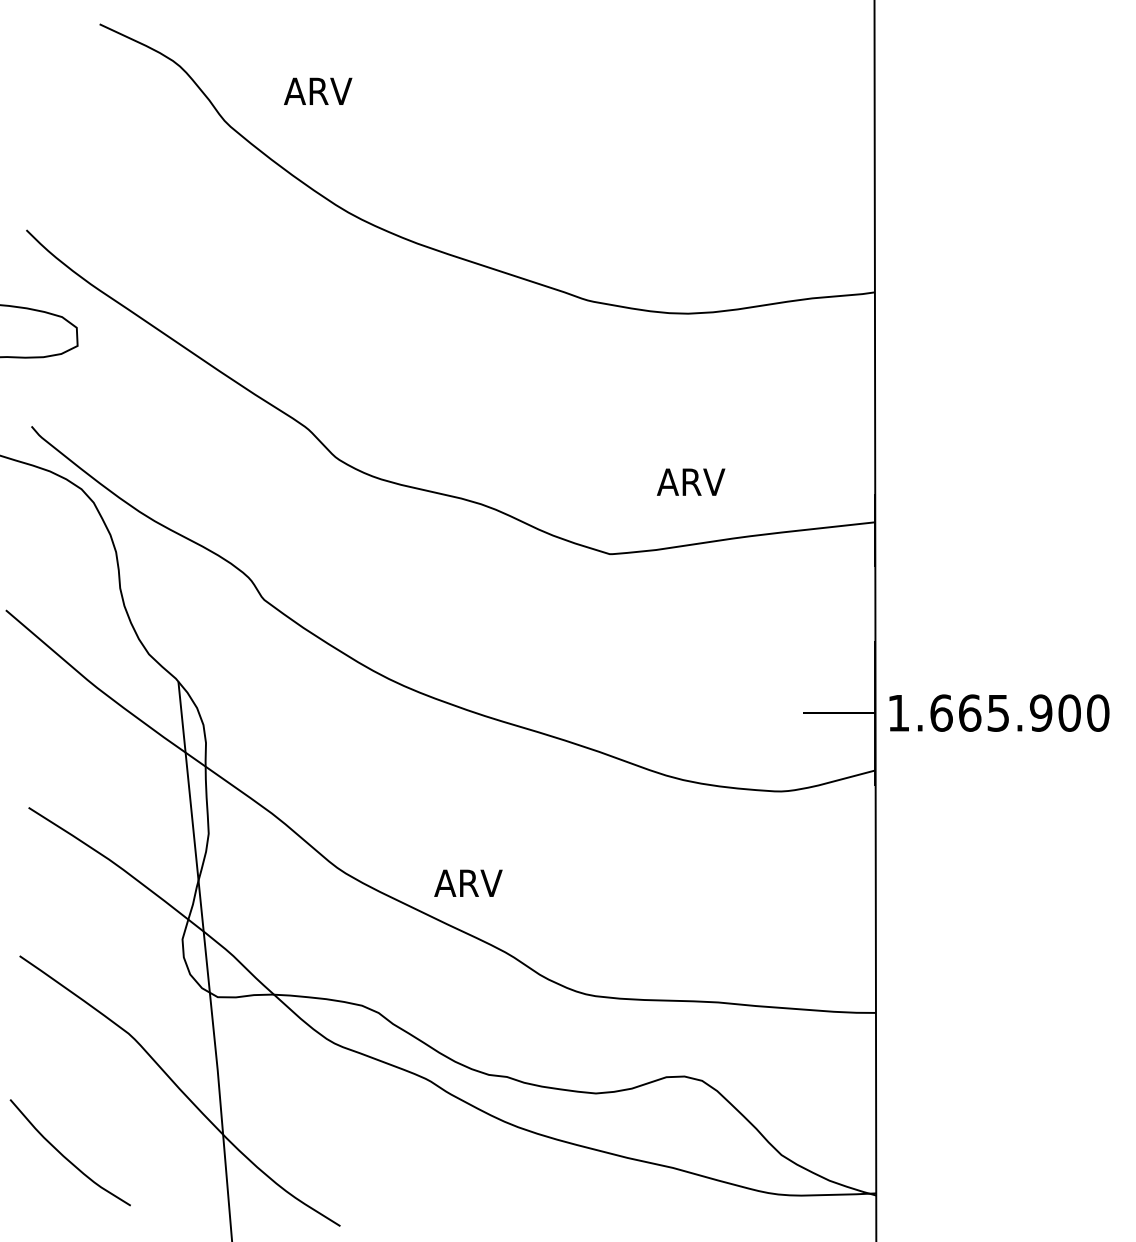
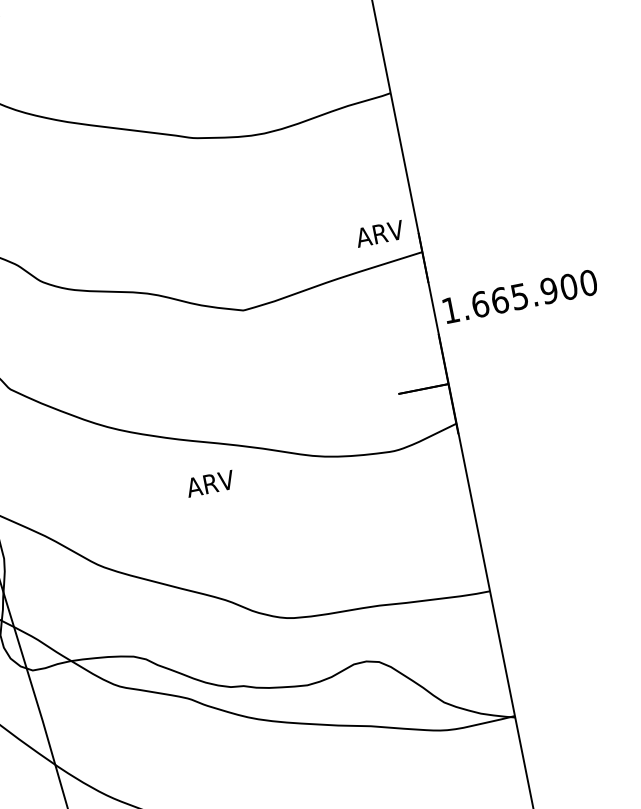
text: (691, 481) -> (380, 233), moved
text: (999, 712) -> (520, 296), moved
text: (468, 882) -> (210, 483), moved

